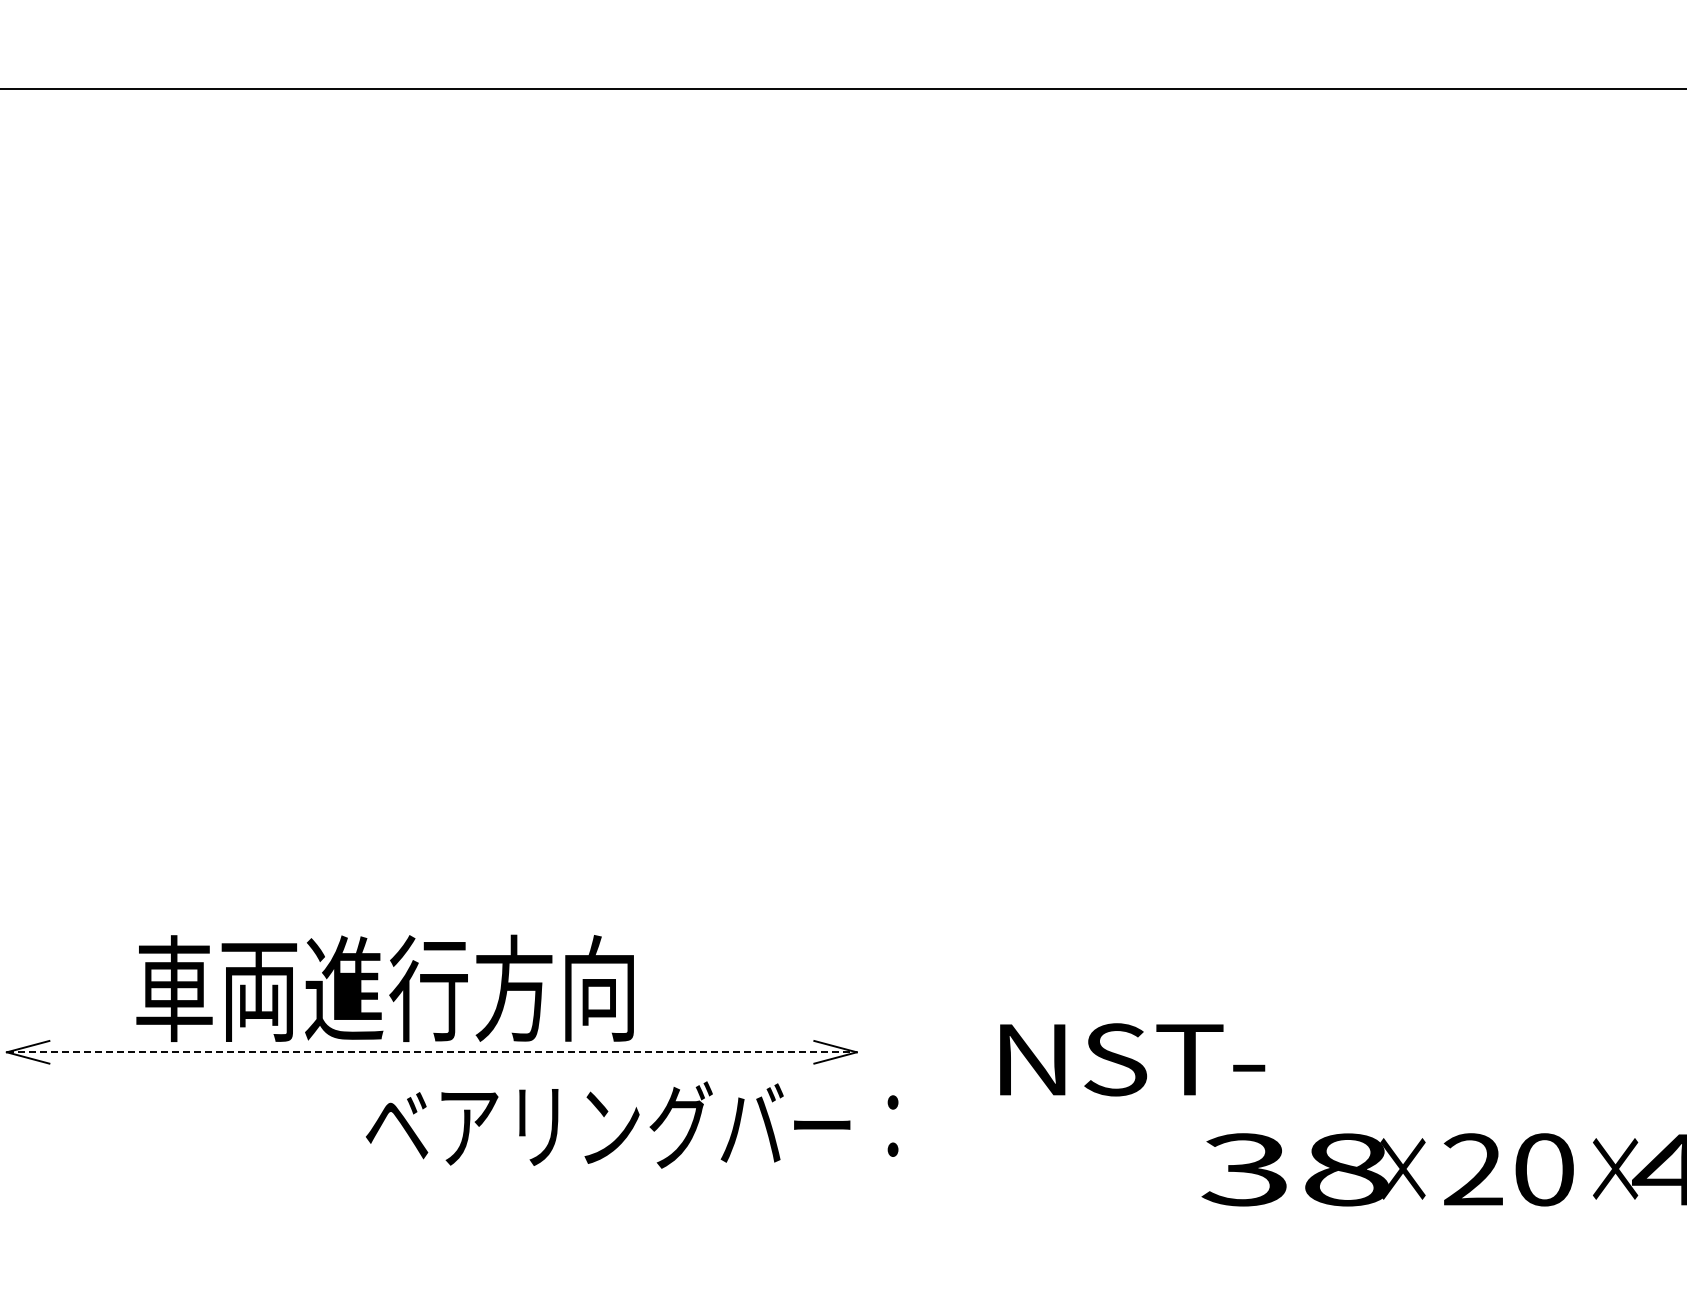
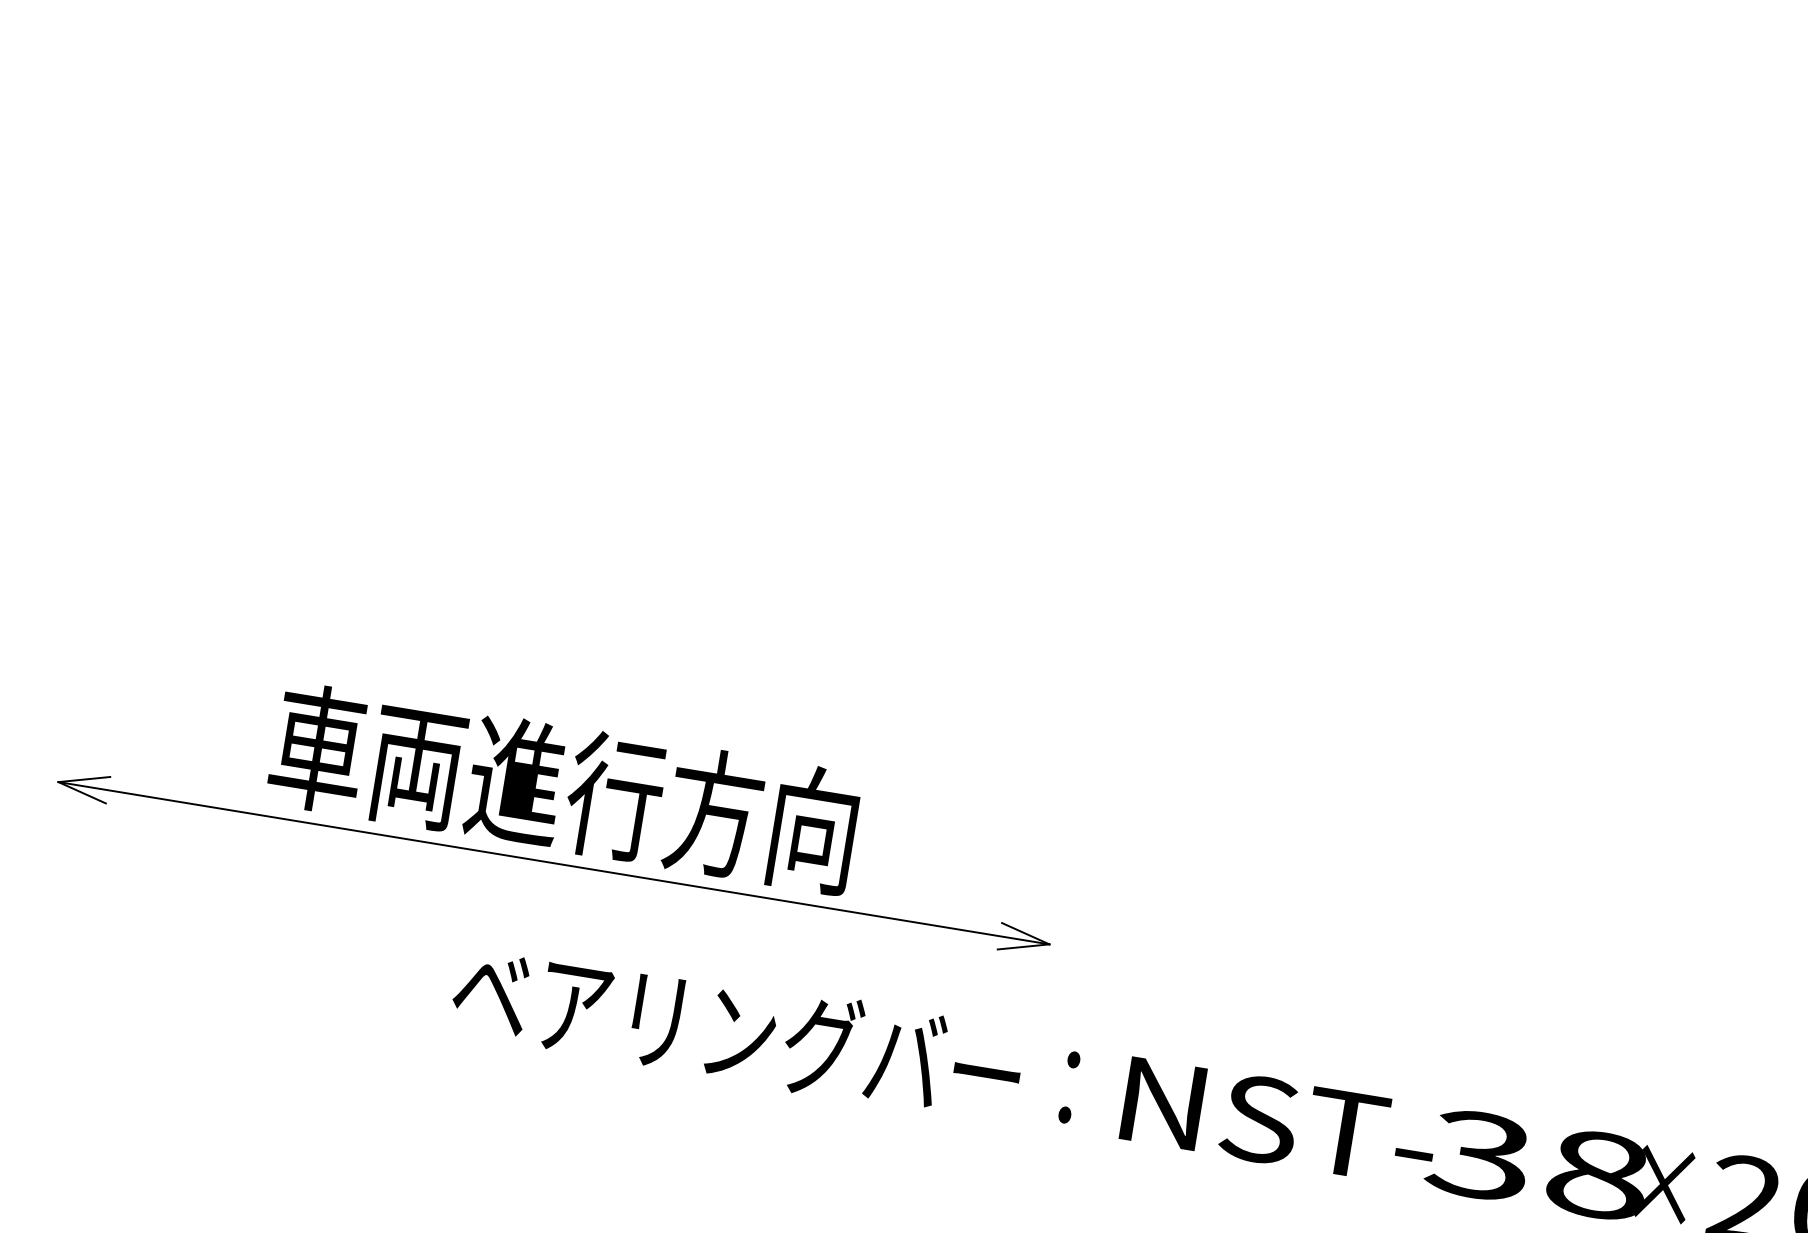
text: (384, 987) -> (563, 787), moved
line: (431, 1052) -> (553, 863), dashed -> solid
text: (1132, 1059) -> (1279, 1122), moved
text: (632, 1124) -> (765, 1035), moved

